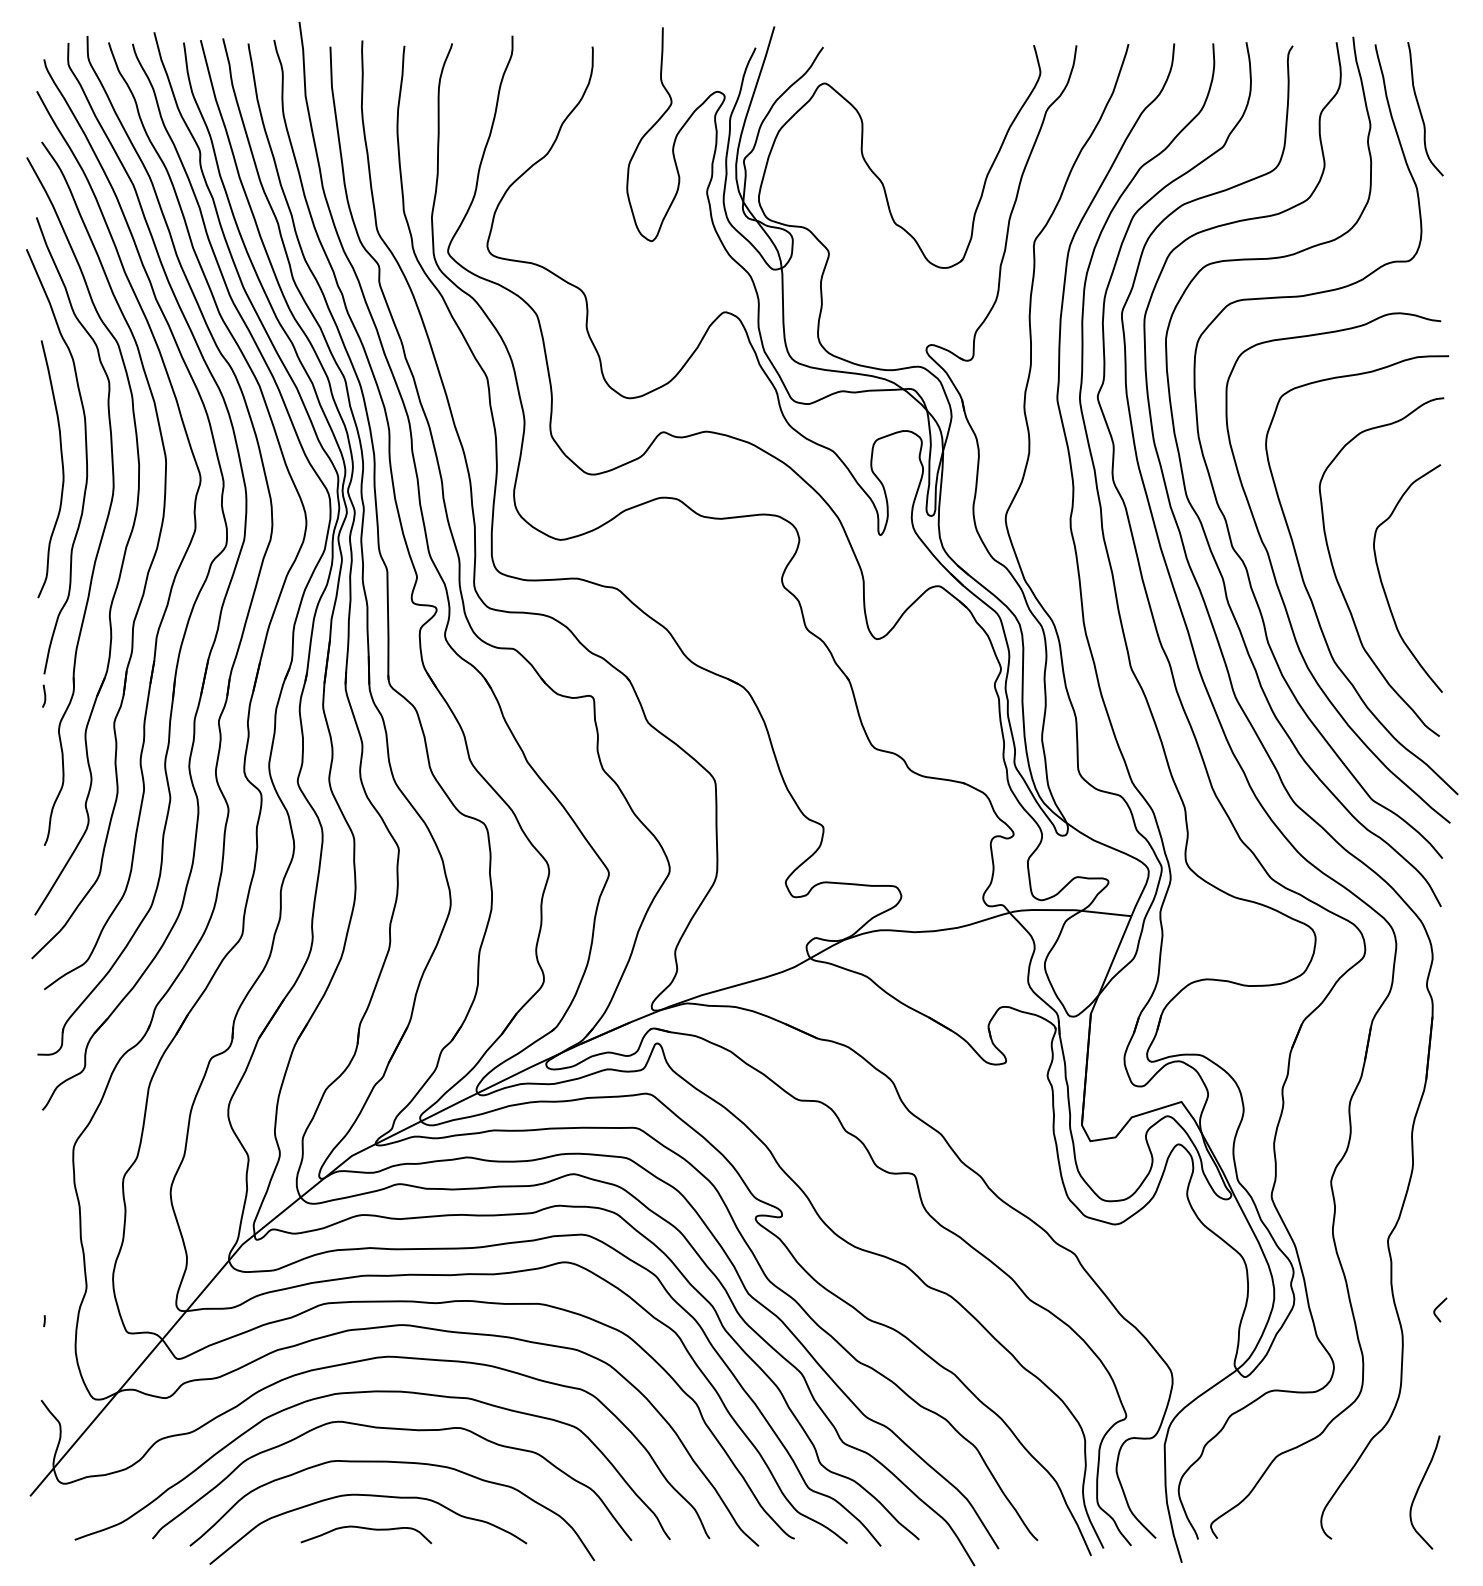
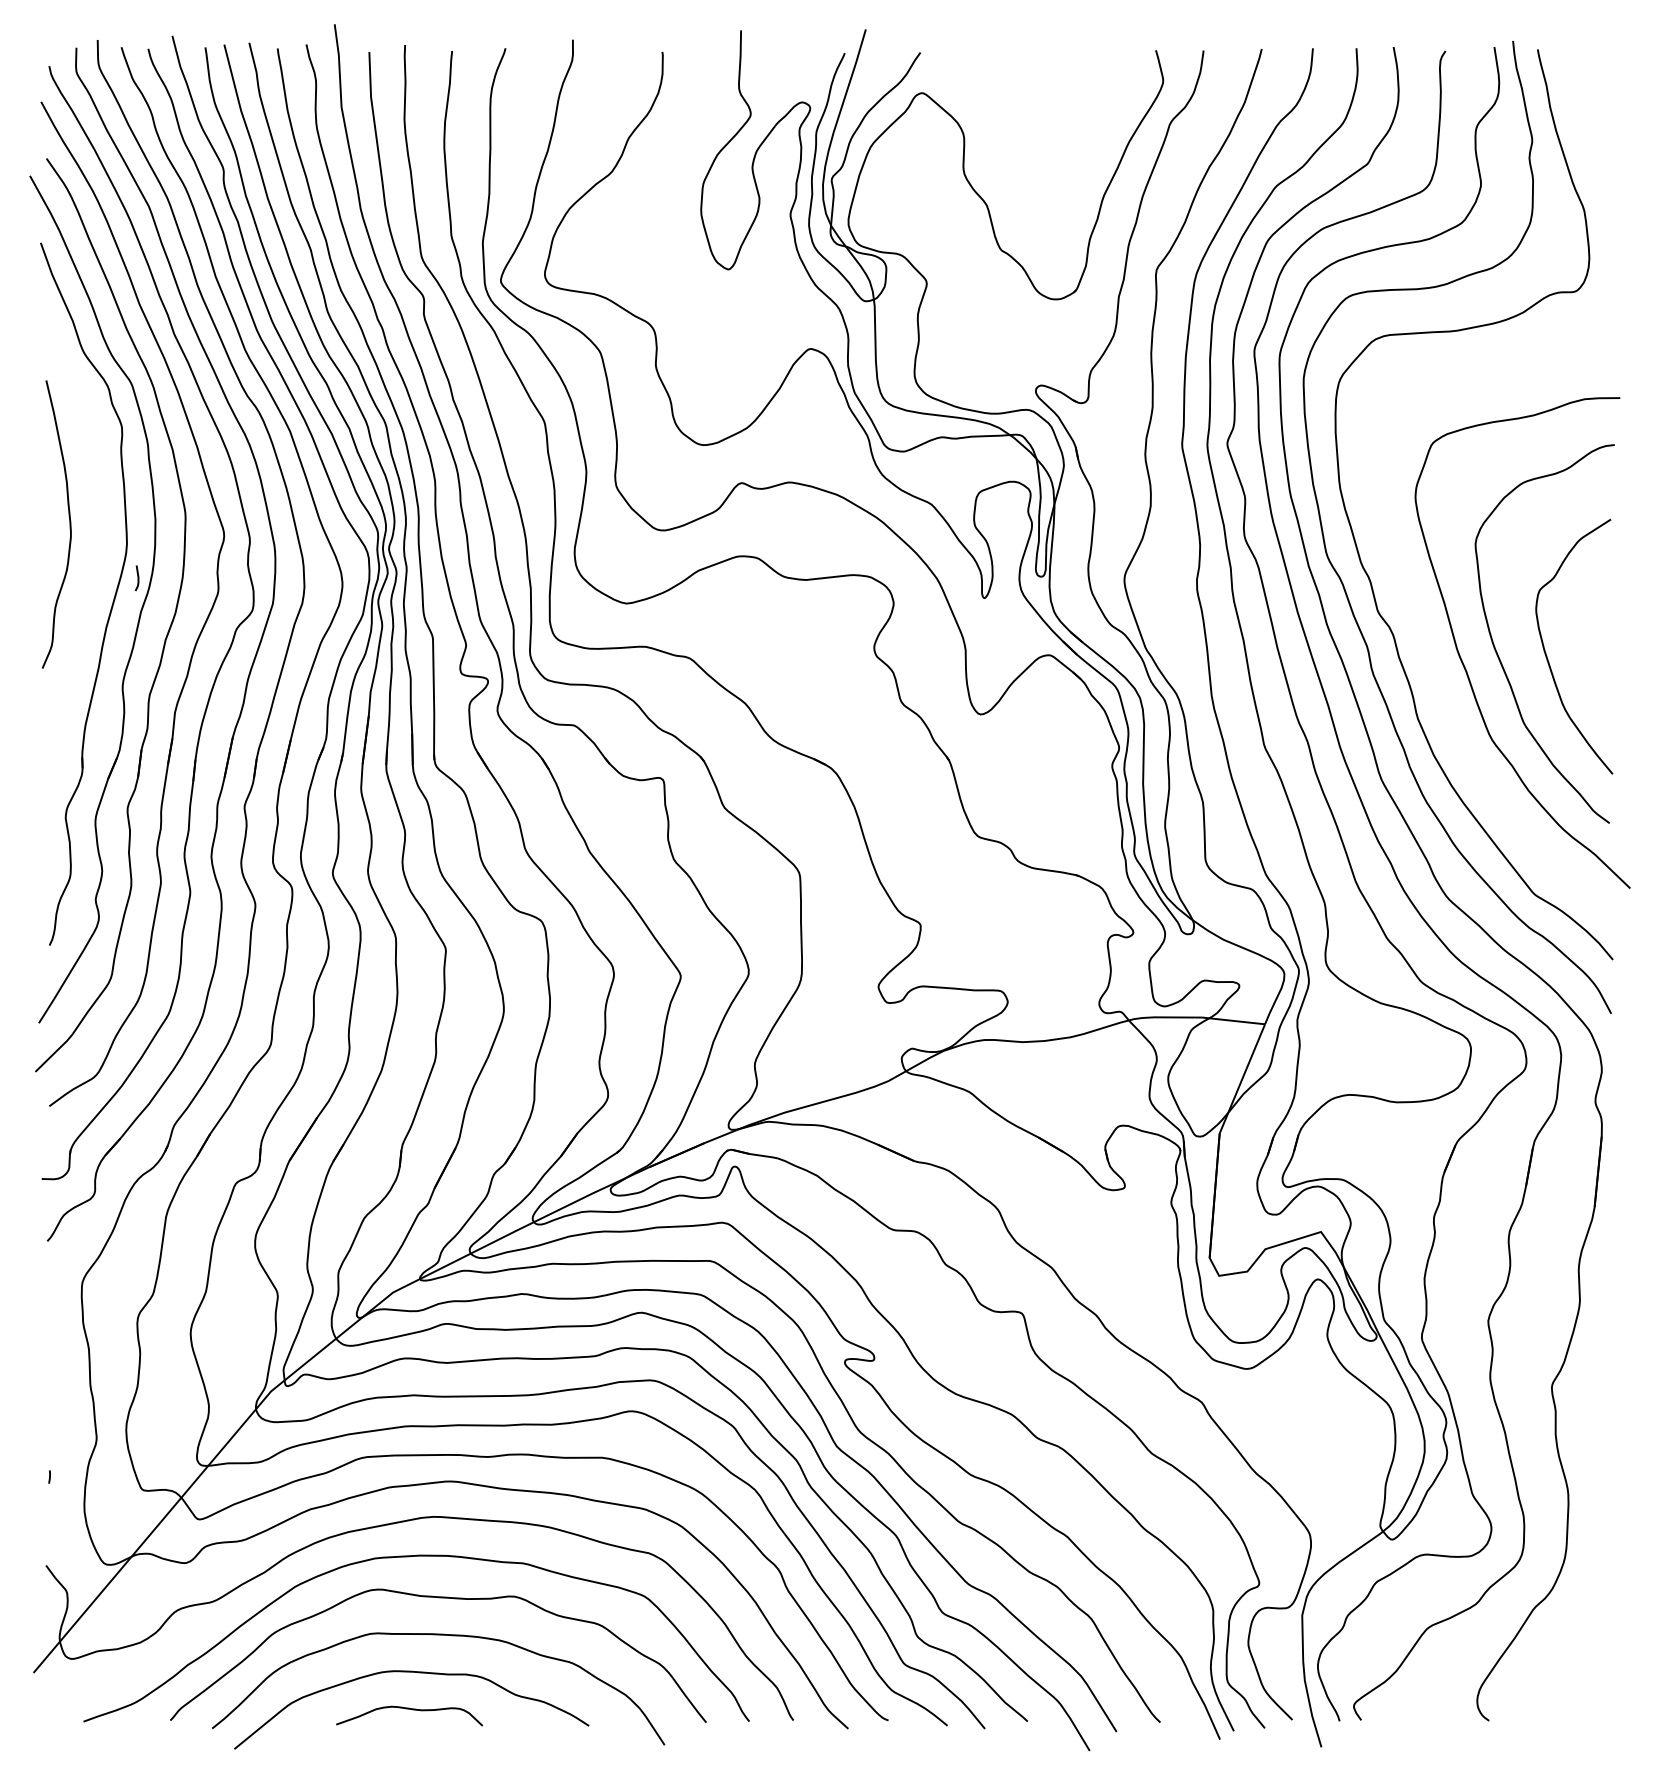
curve: (1420, 108) -> (1588, 121), removed
curve: (85, 454) -> (95, 508), removed
curve: (1279, 588) -> (1430, 657), removed
line: (44, 696) -> (137, 578), moved
curve: (1438, 1307) -> (1608, 1461), removed
curve: (1418, 1489) -> (1586, 1665), removed

